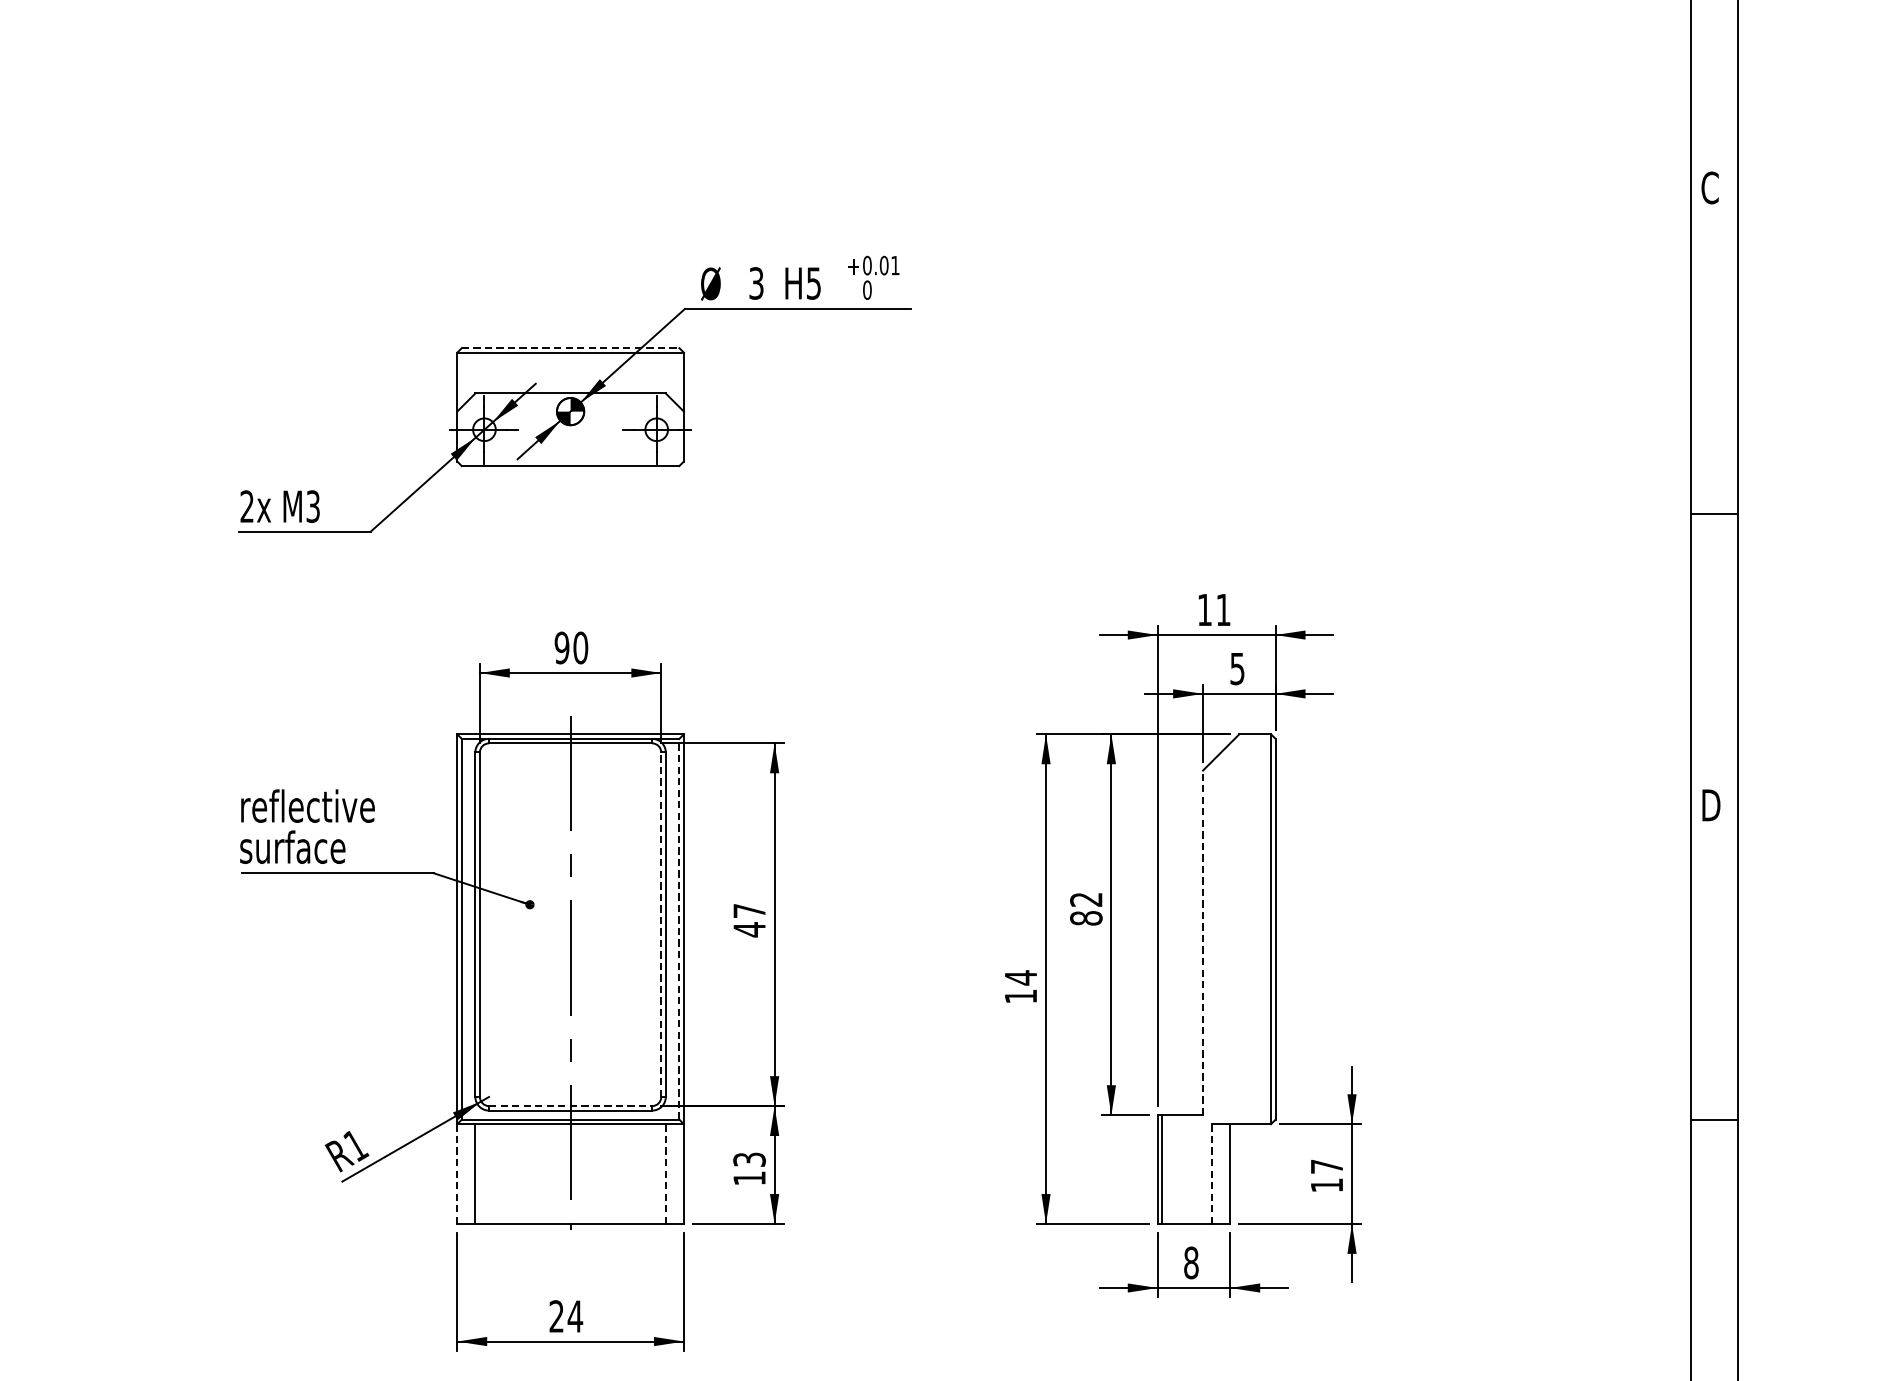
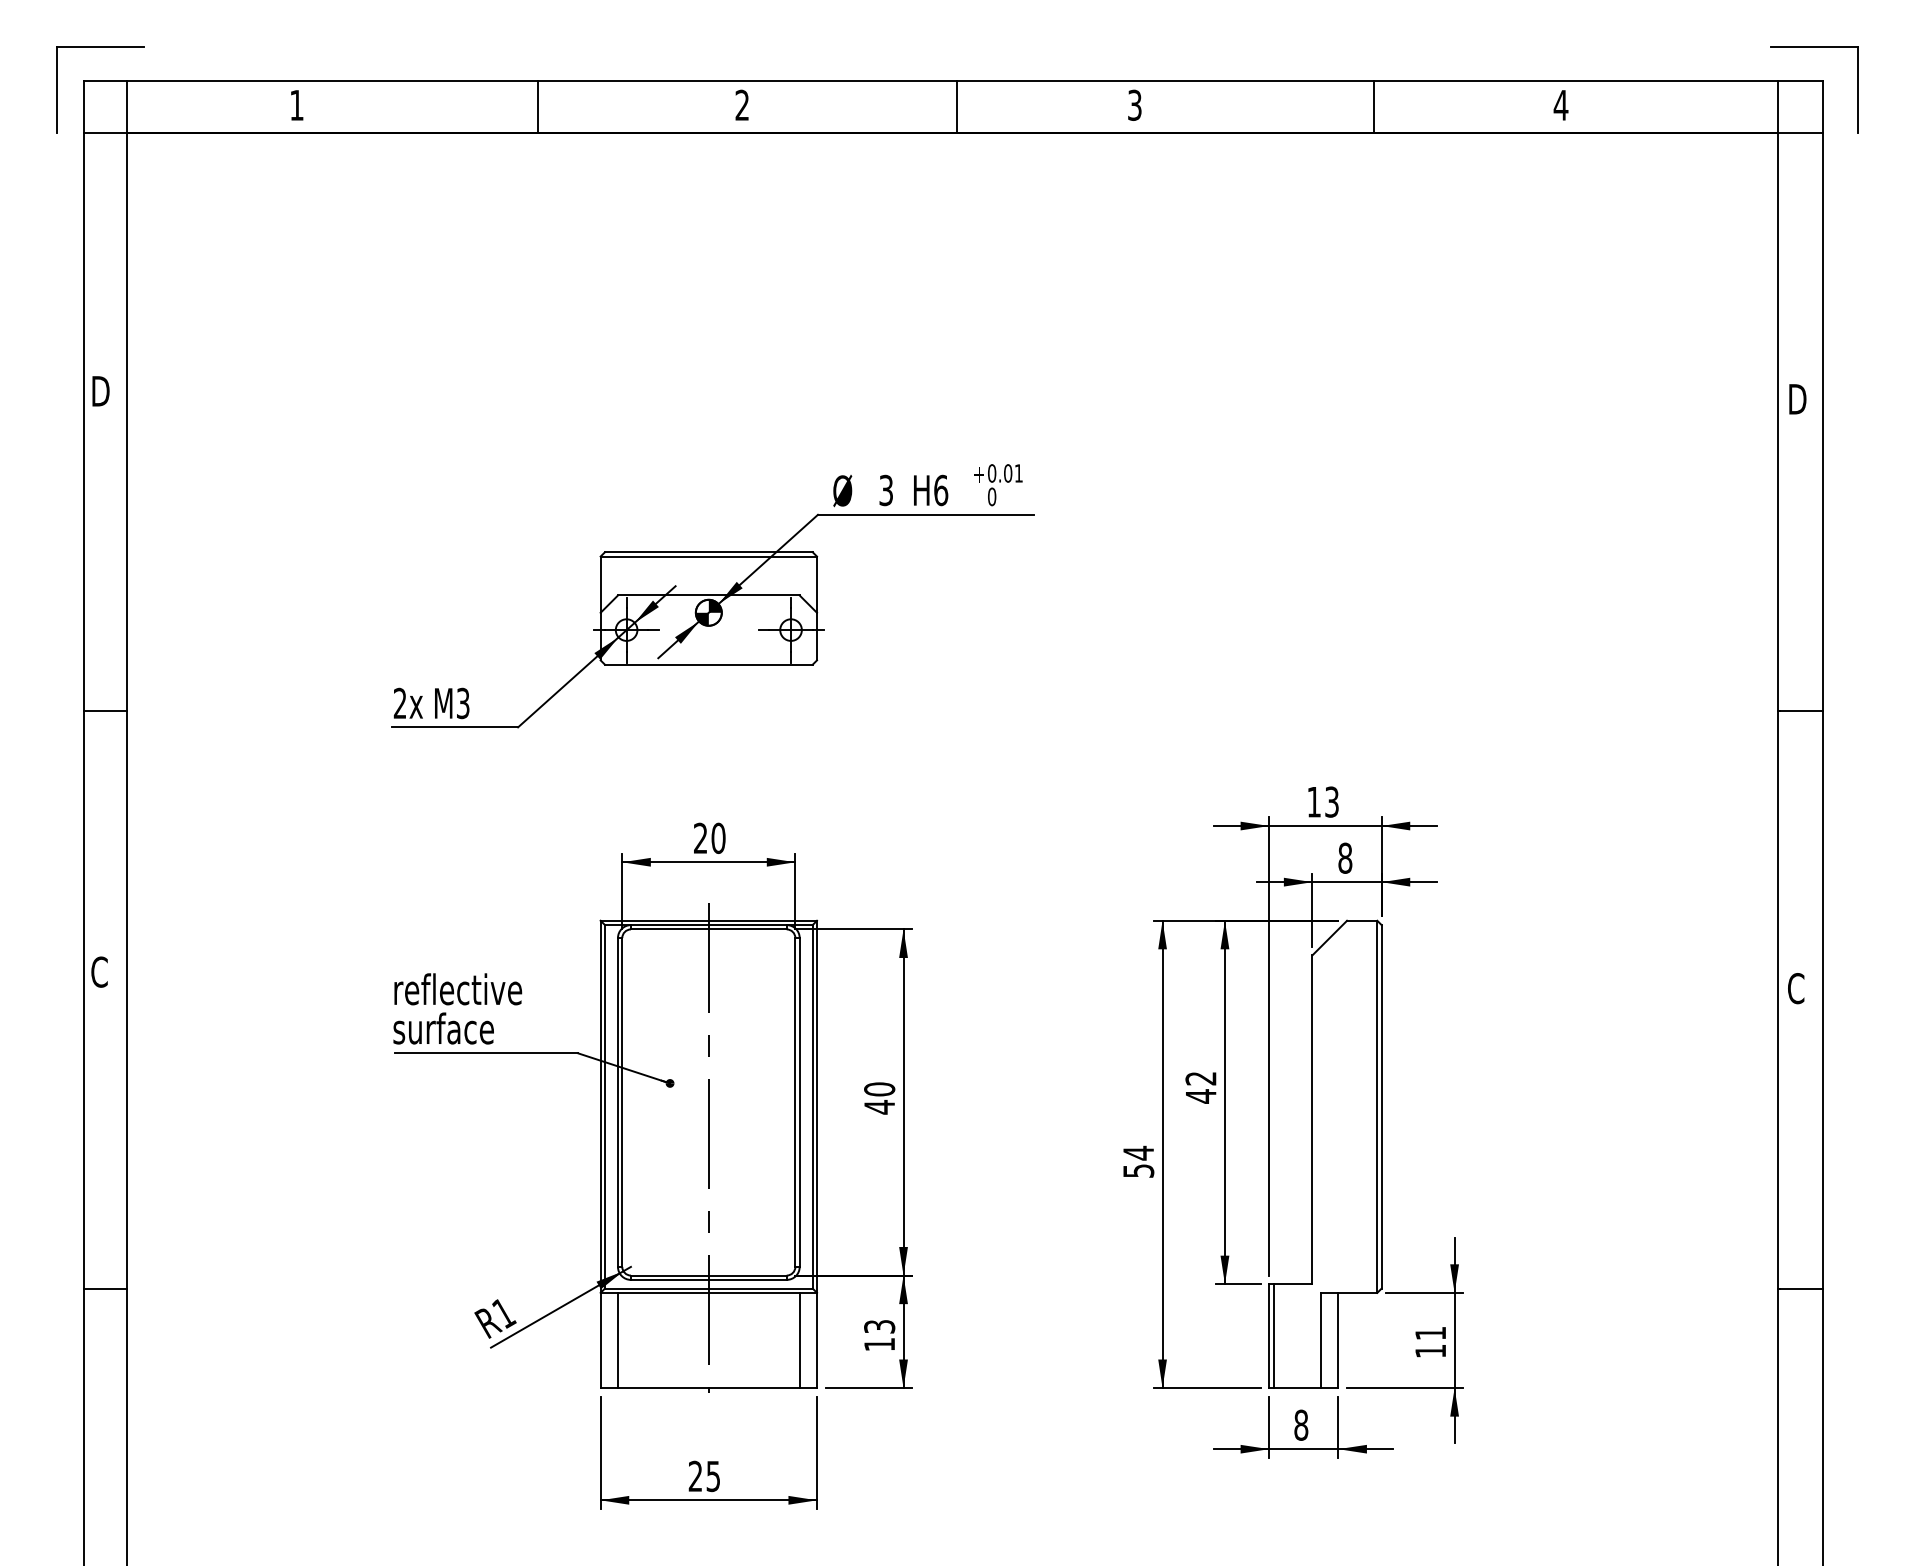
text: (1711, 187) -> (1797, 398), C -> D
text: (814, 283) -> (941, 490), H5 -> H6
line: (570, 348) -> (708, 552), dashed -> solid
text: (1223, 609) -> (1331, 801), 11 -> 13
text: (561, 648) -> (700, 838), 90 -> 20
text: (1237, 668) -> (1345, 857), 5 -> 8
text: (1711, 805) -> (1797, 988), D -> C
text: (749, 911) -> (879, 1089), 47 -> 40
text: (1085, 918) -> (1200, 1096), 82 -> 42
line: (661, 924) -> (795, 1102), dashed -> solid
line: (679, 928) -> (812, 1106), dashed -> solid
line: (1203, 942) -> (1312, 1119), dashed -> solid
text: (1020, 995) -> (1138, 1170), 14 -> 54
line: (570, 1106) -> (708, 1275), dashed -> solid
text: (1326, 1166) -> (1430, 1333), 17 -> 11
line: (457, 1174) -> (600, 1340), dashed -> solid
line: (665, 1174) -> (799, 1340), dashed -> solid
line: (1212, 1174) -> (1321, 1340), dashed -> solid
text: (575, 1316) -> (713, 1476), 24 -> 25

